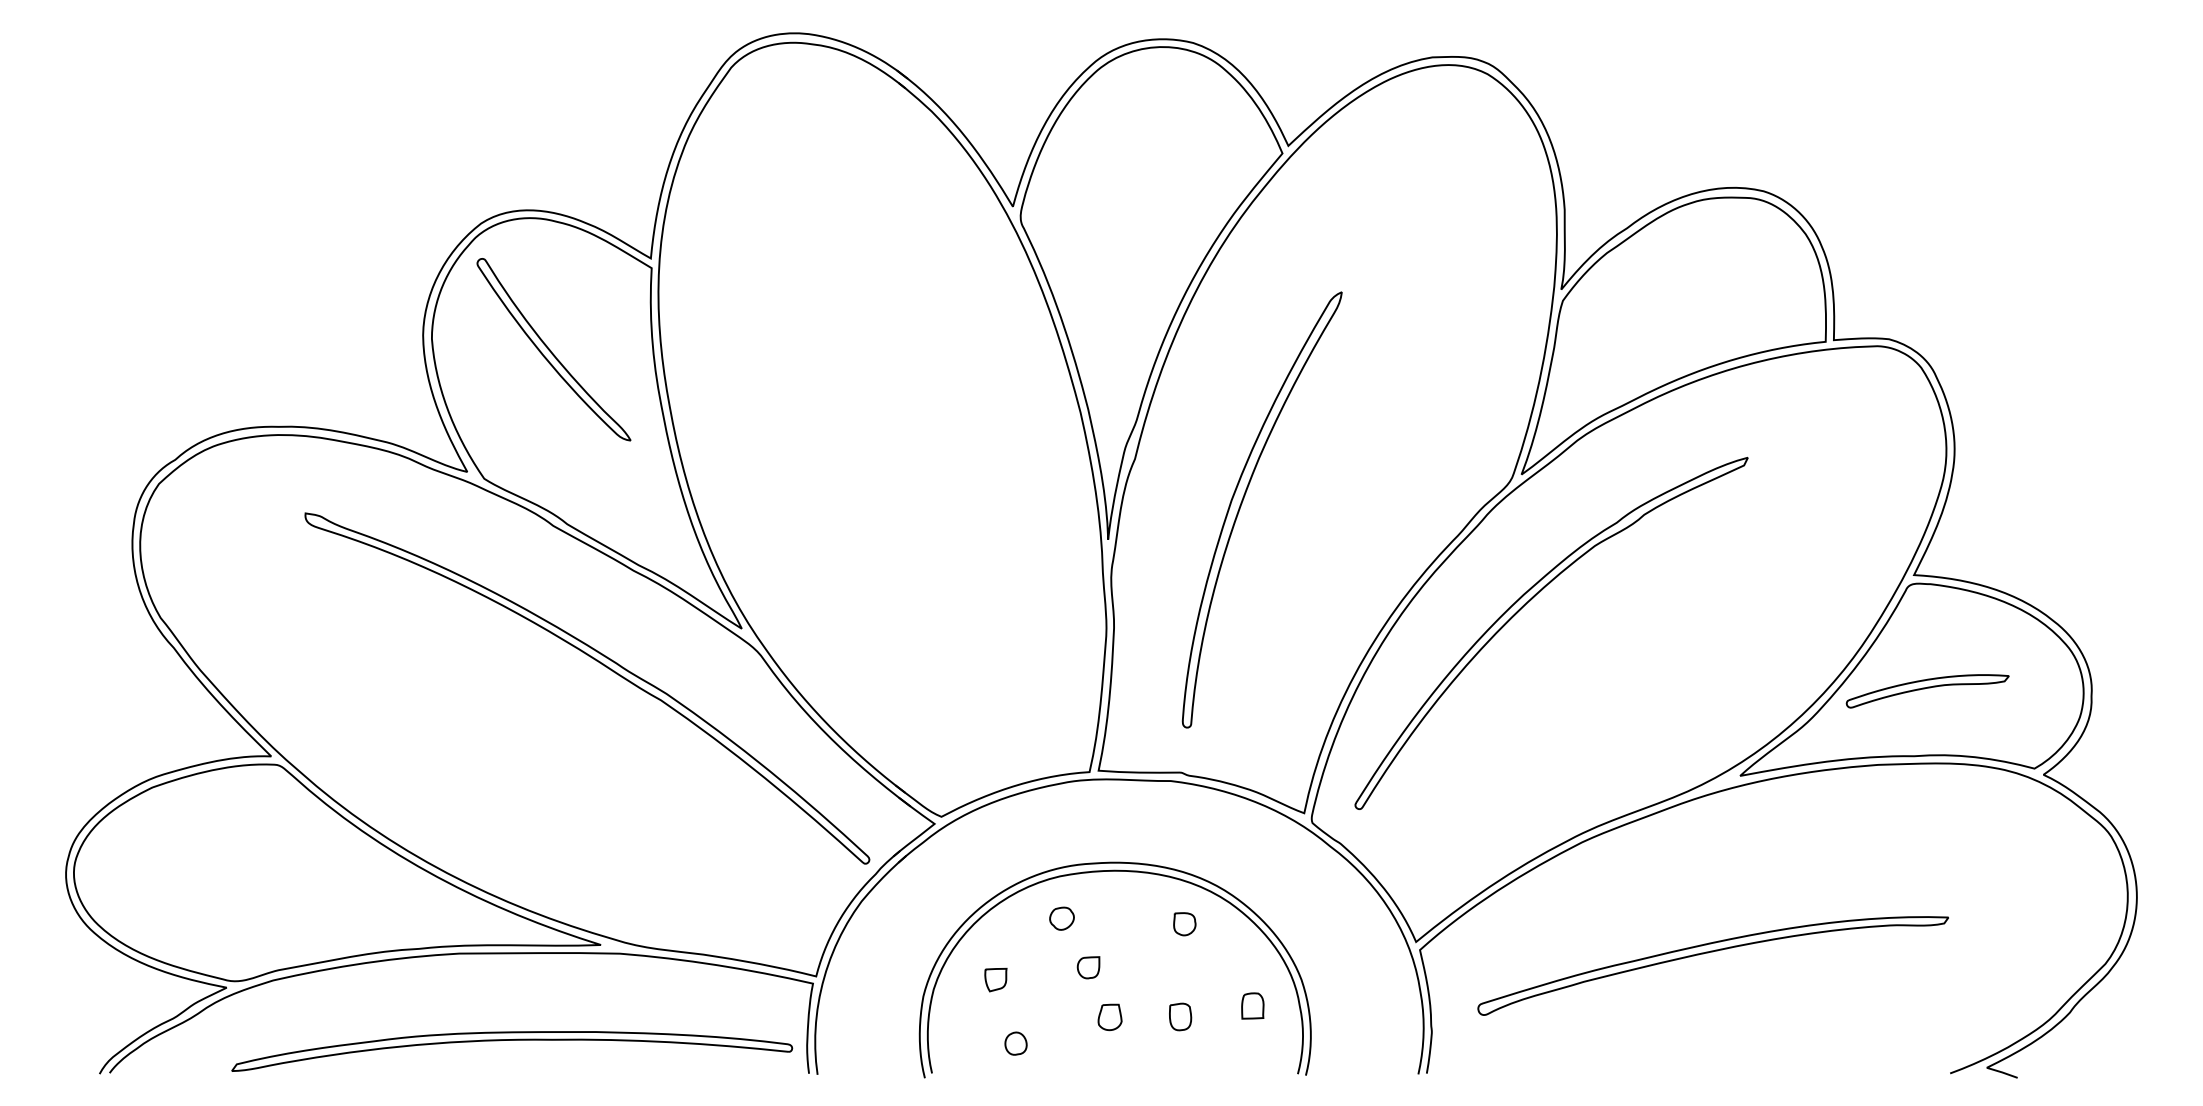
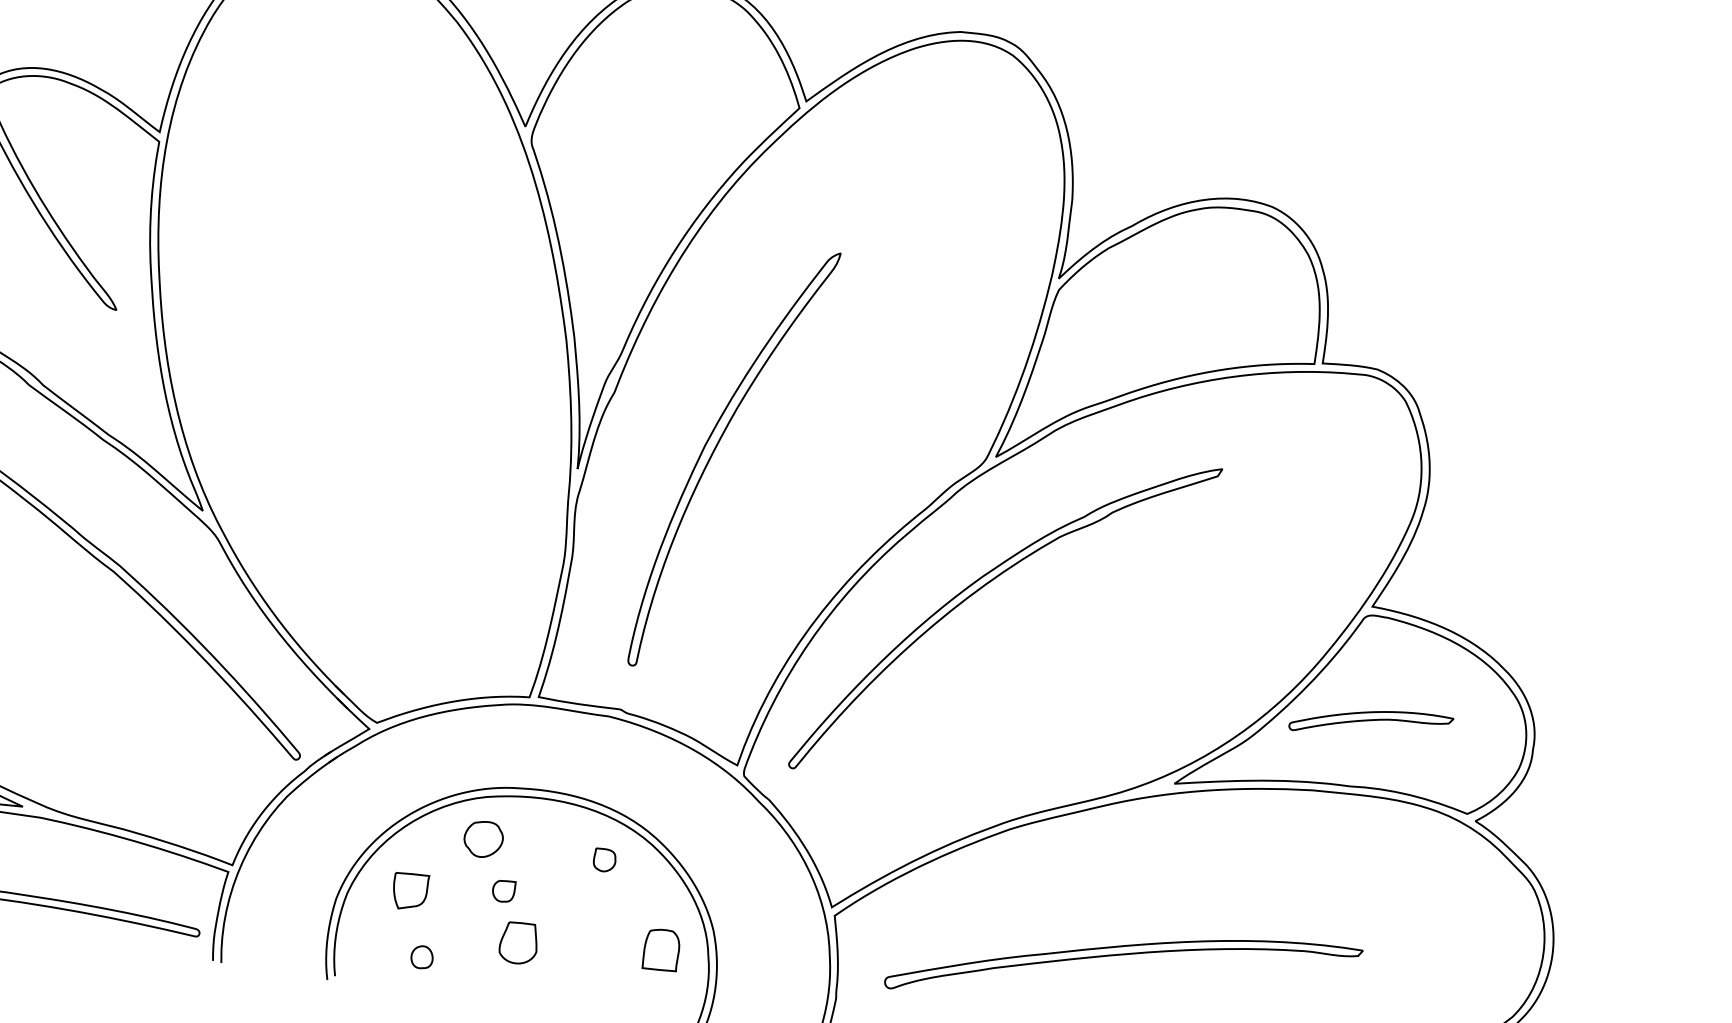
part: (1061, 918) -> (483, 838), size x1.6
part: (995, 979) -> (409, 891), size x1.6
part: (1252, 1005) -> (661, 949), size x1.6
part: (1180, 1016) -> (588, 951), removed
part: (1109, 1017) -> (518, 943), size x1.6

